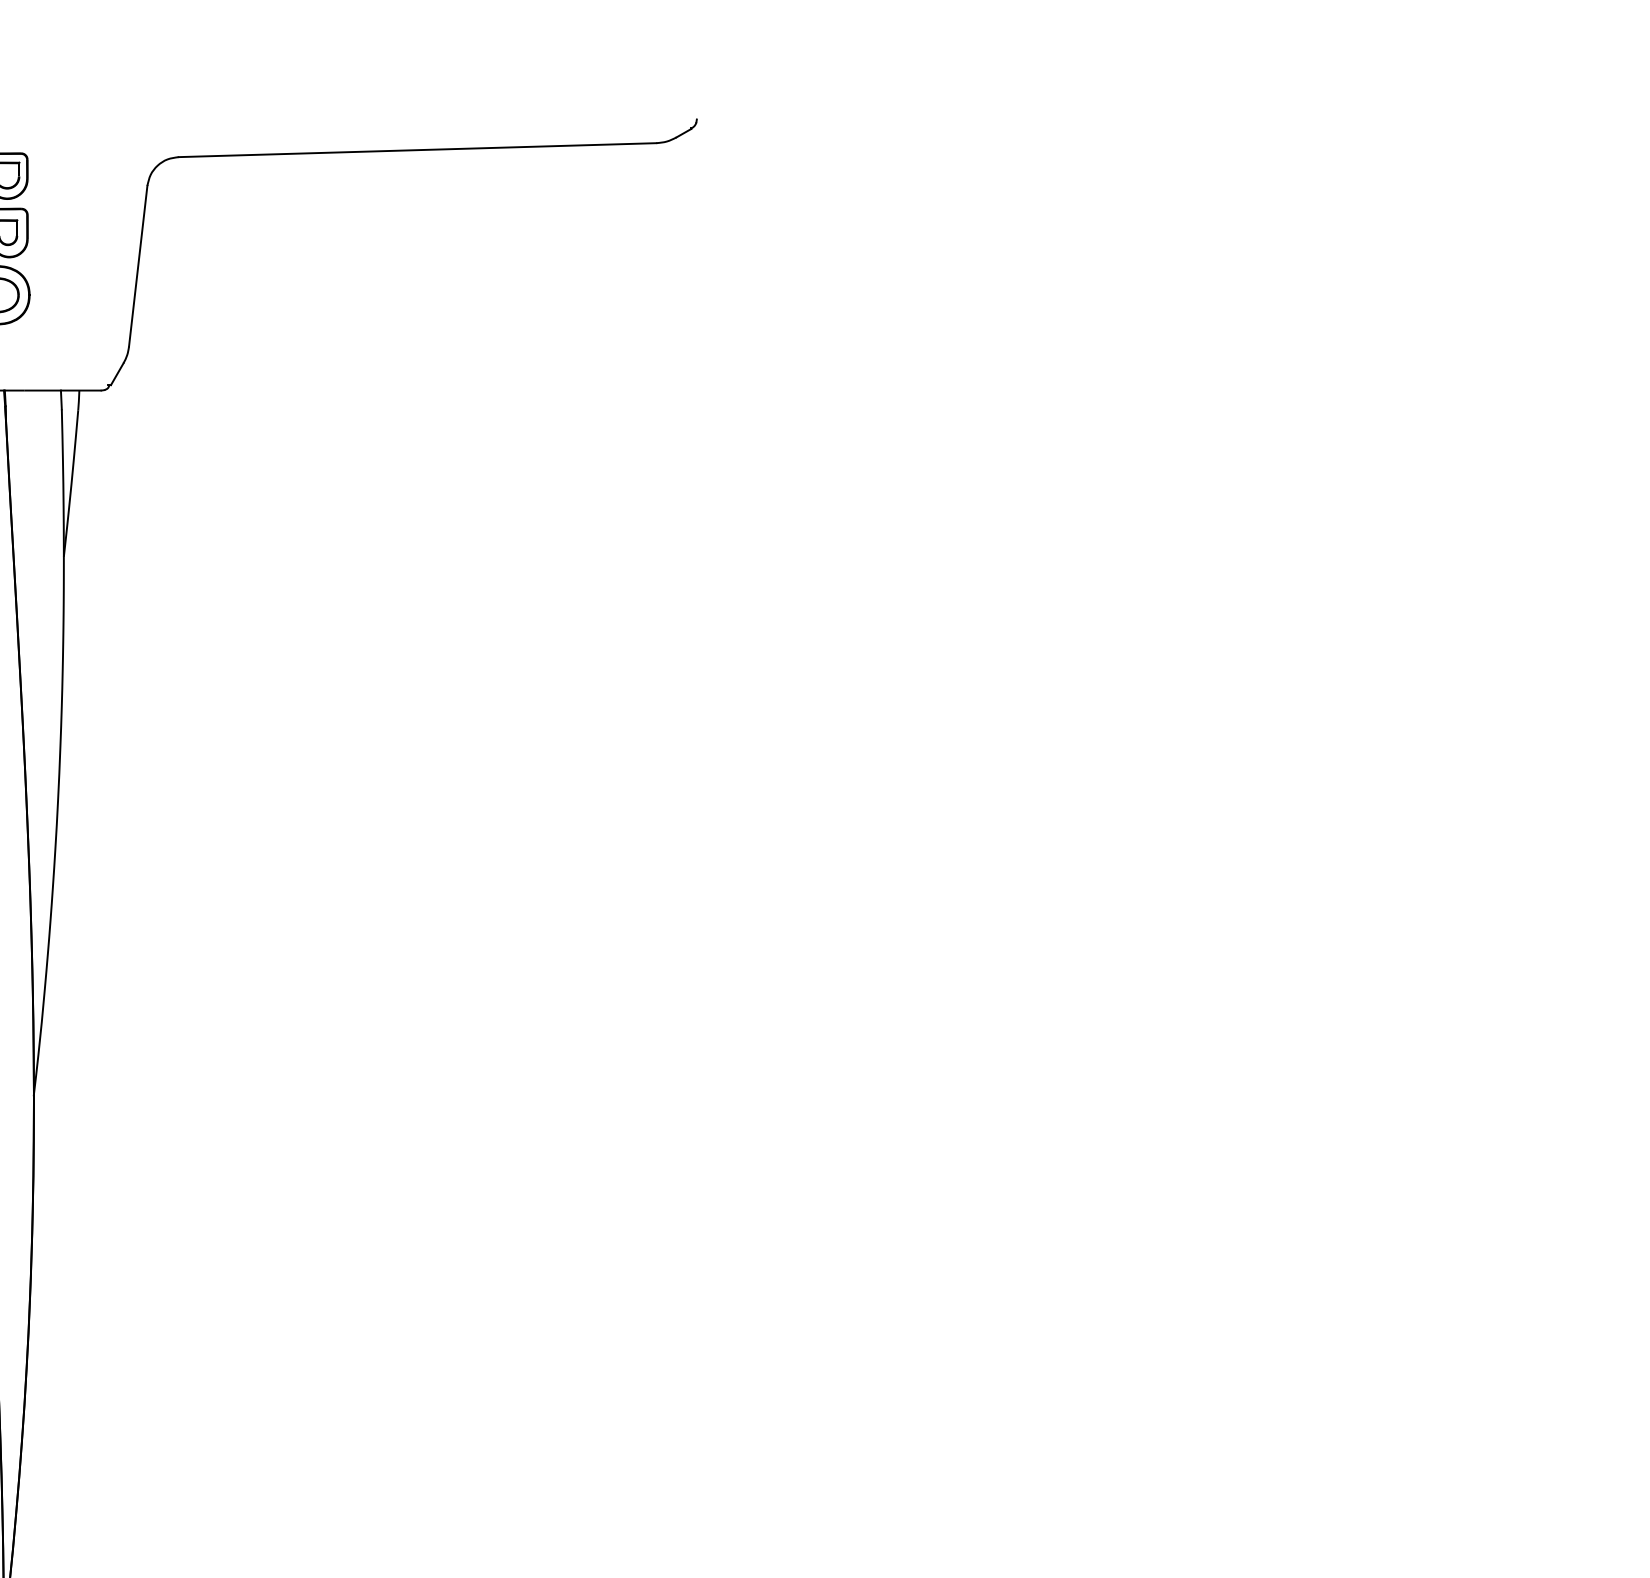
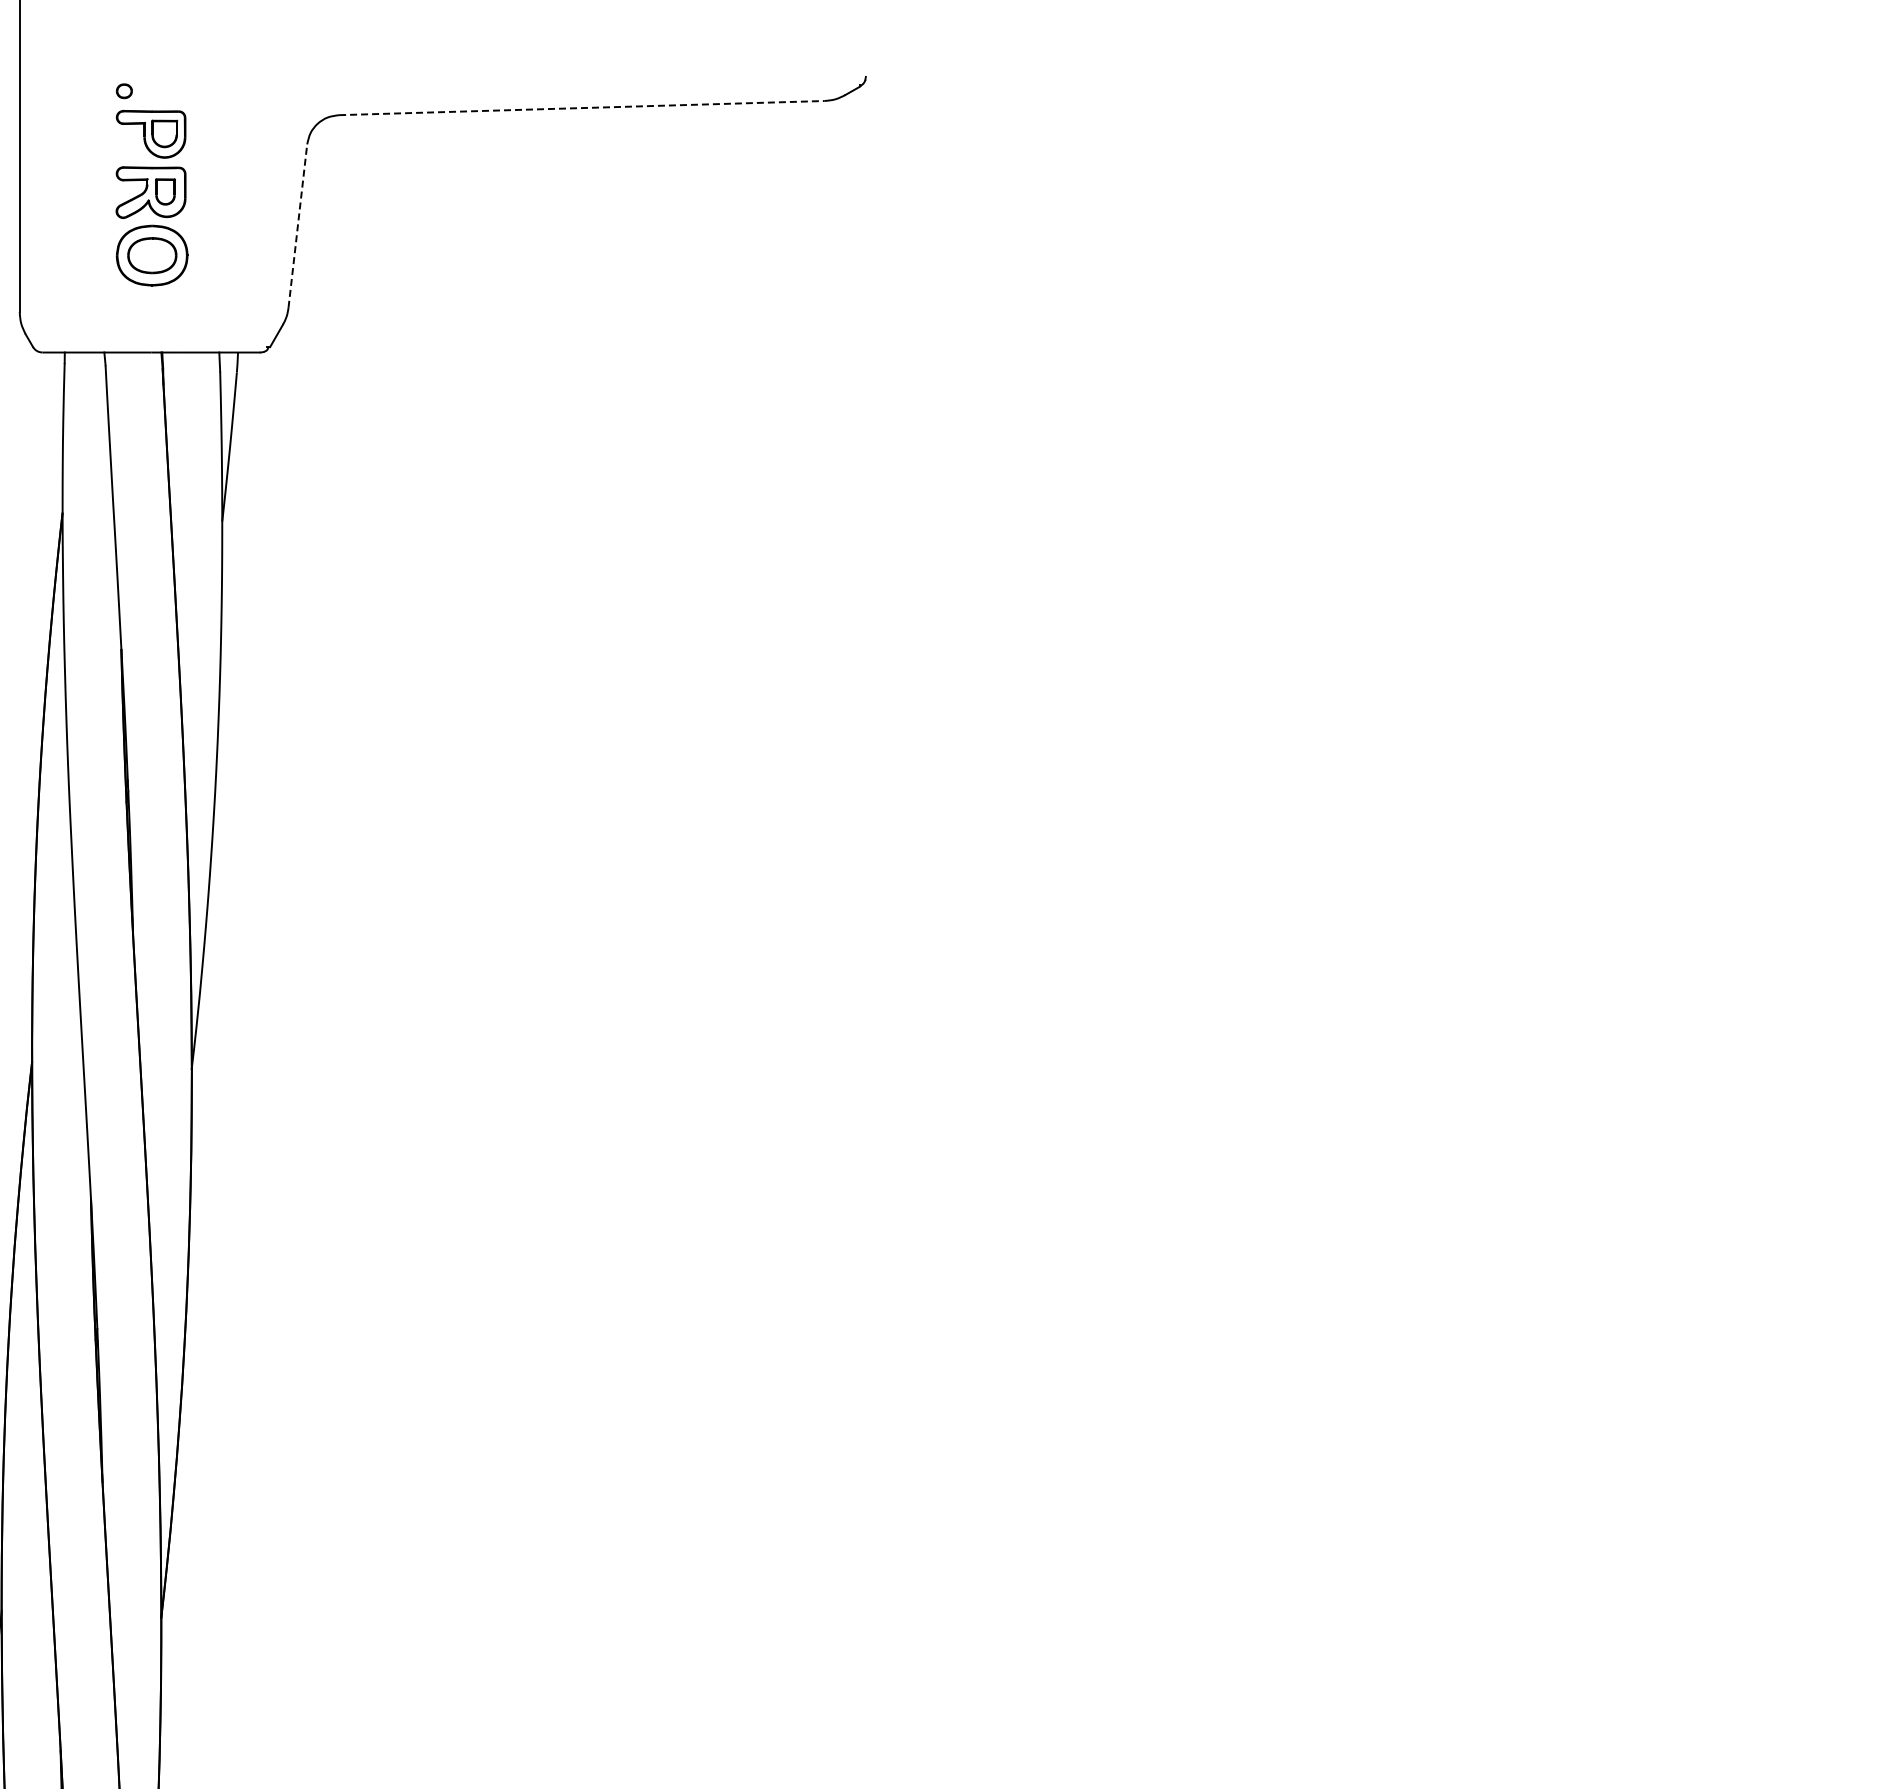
line: (417, 150) -> (581, 108), solid -> dashed
line: (137, 265) -> (297, 225), solid -> dashed

